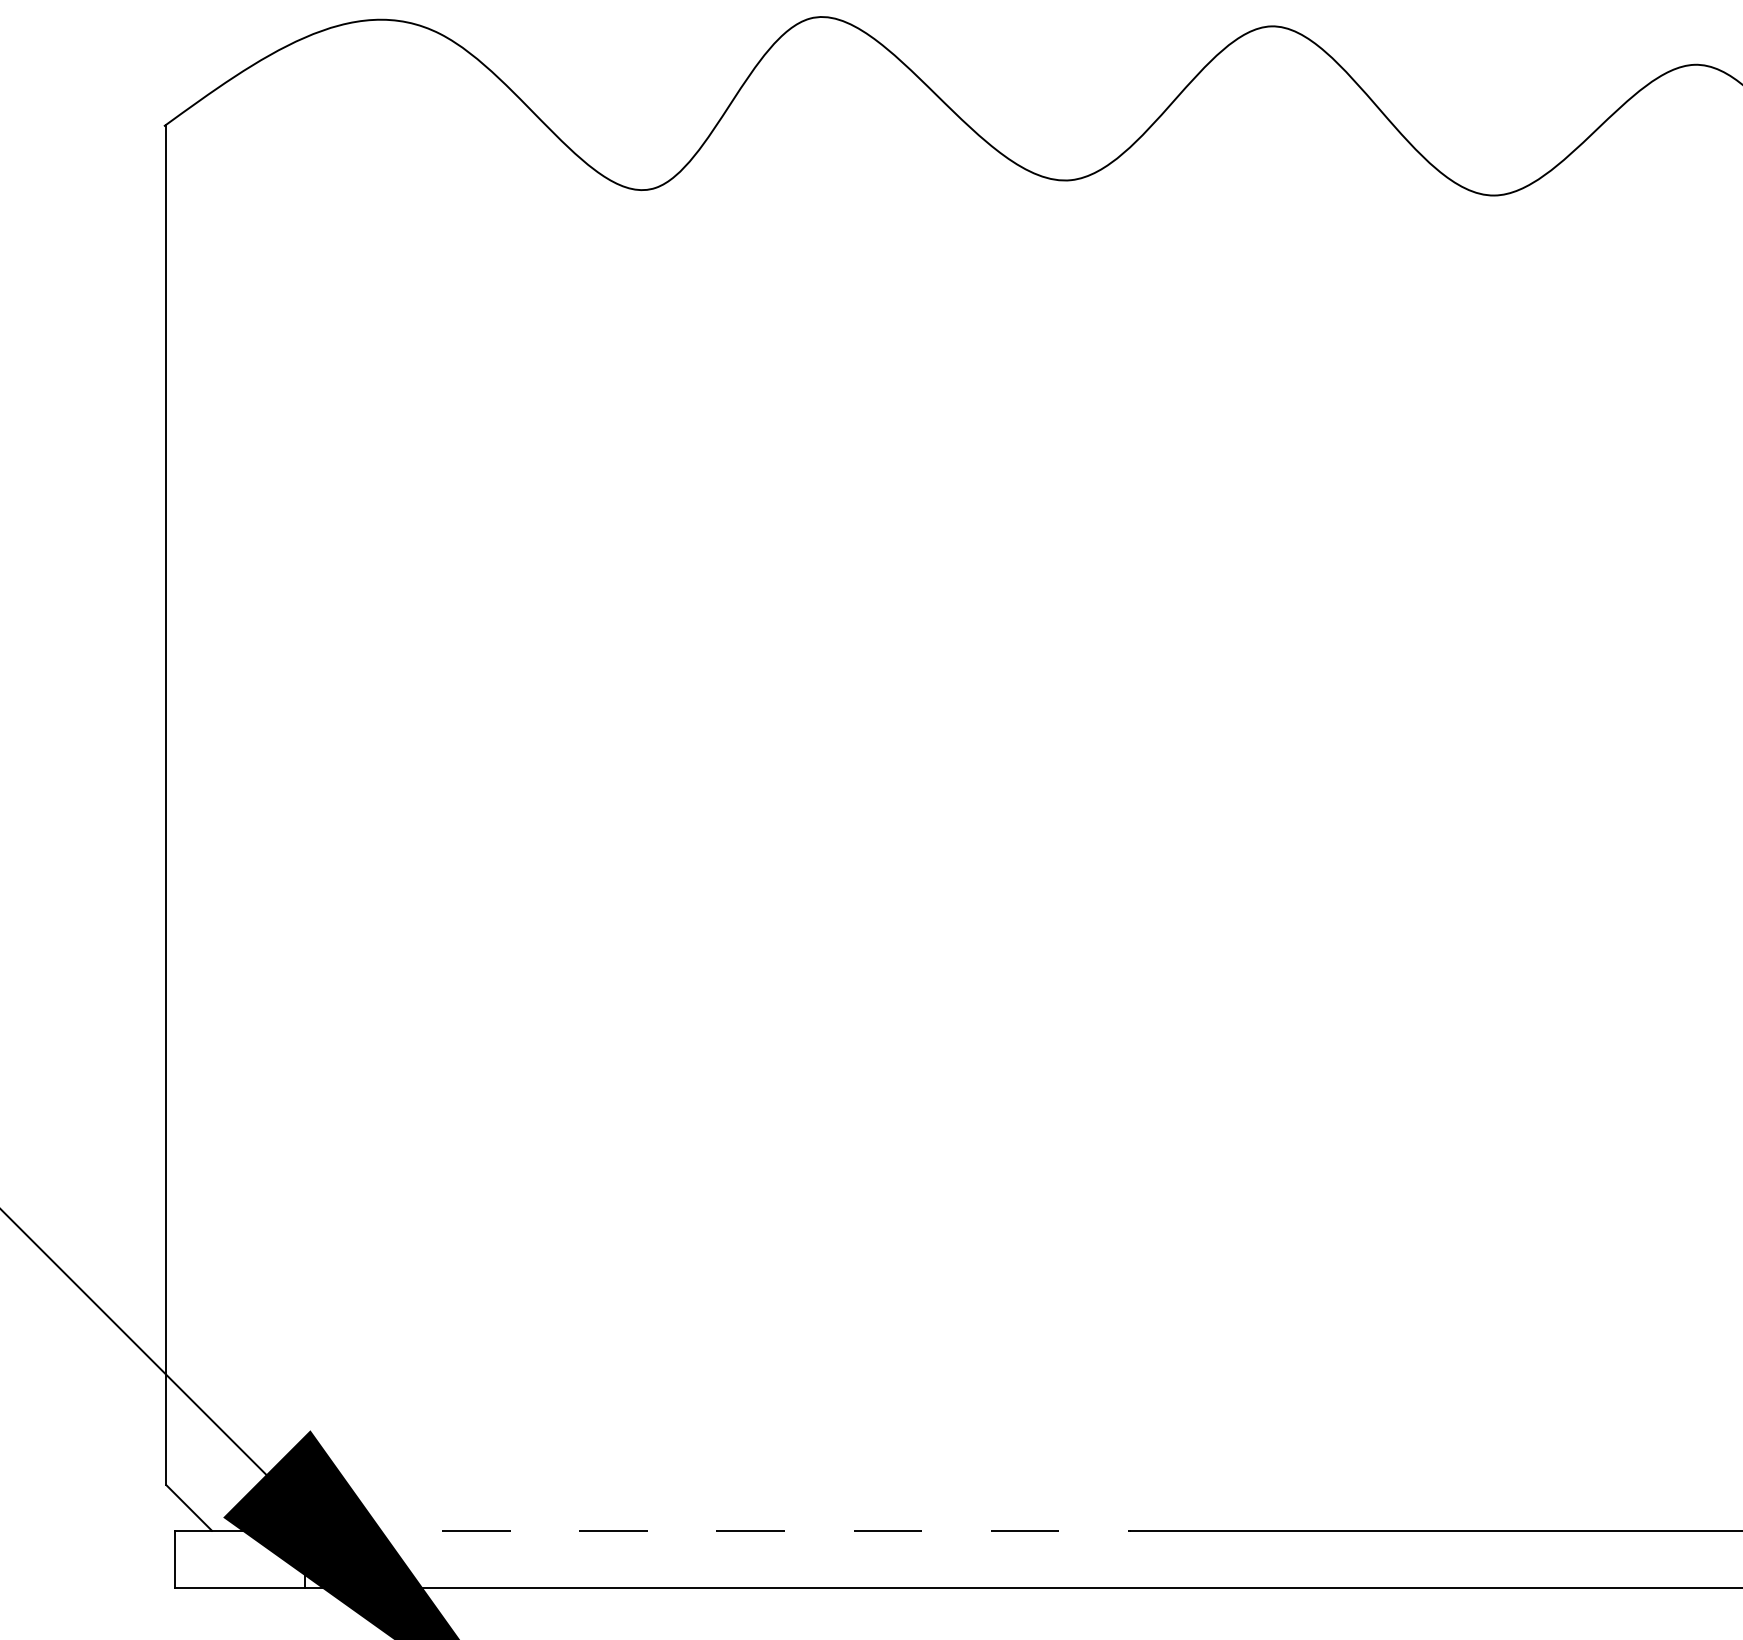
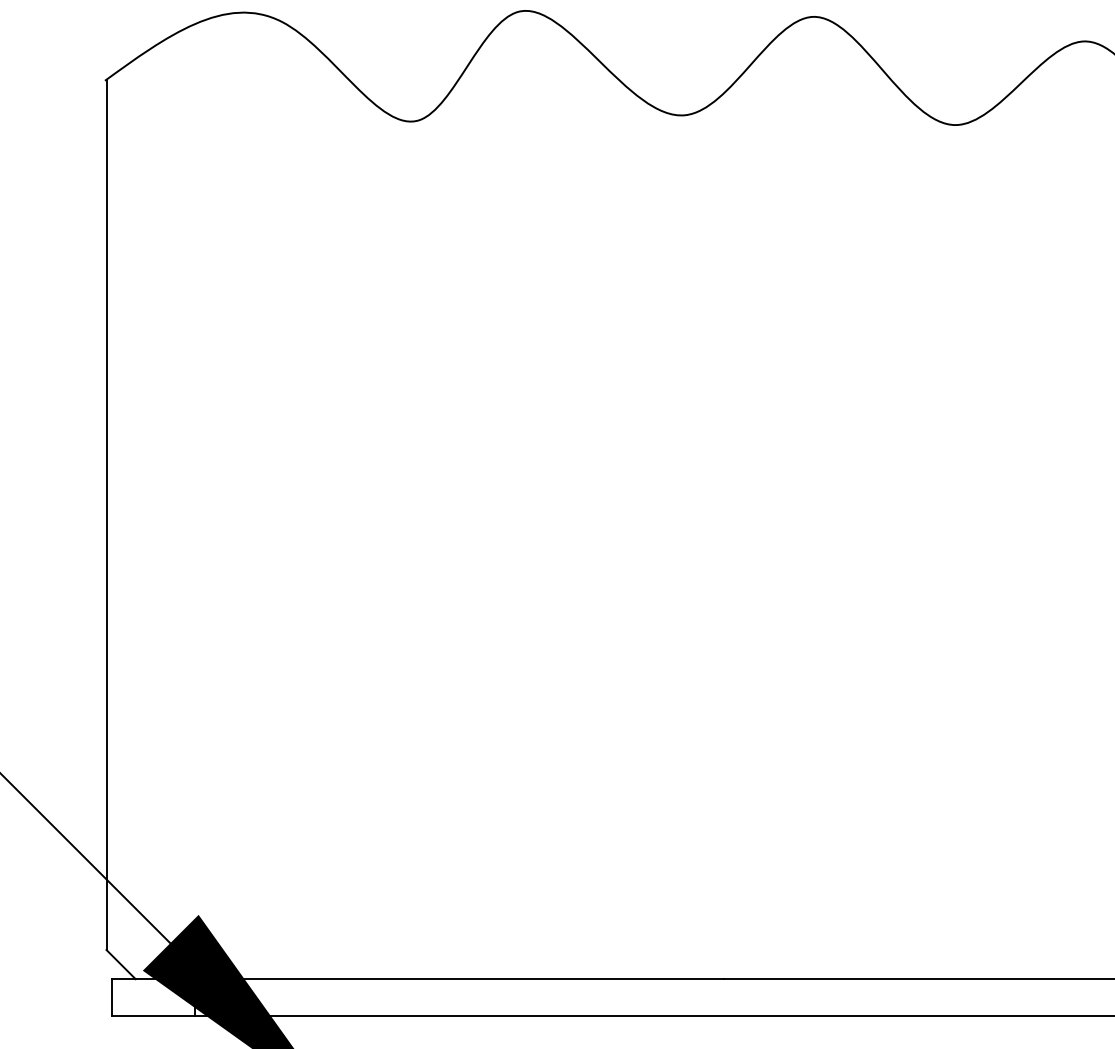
line: (718, 1531) -> (459, 979), dashed -> solid

